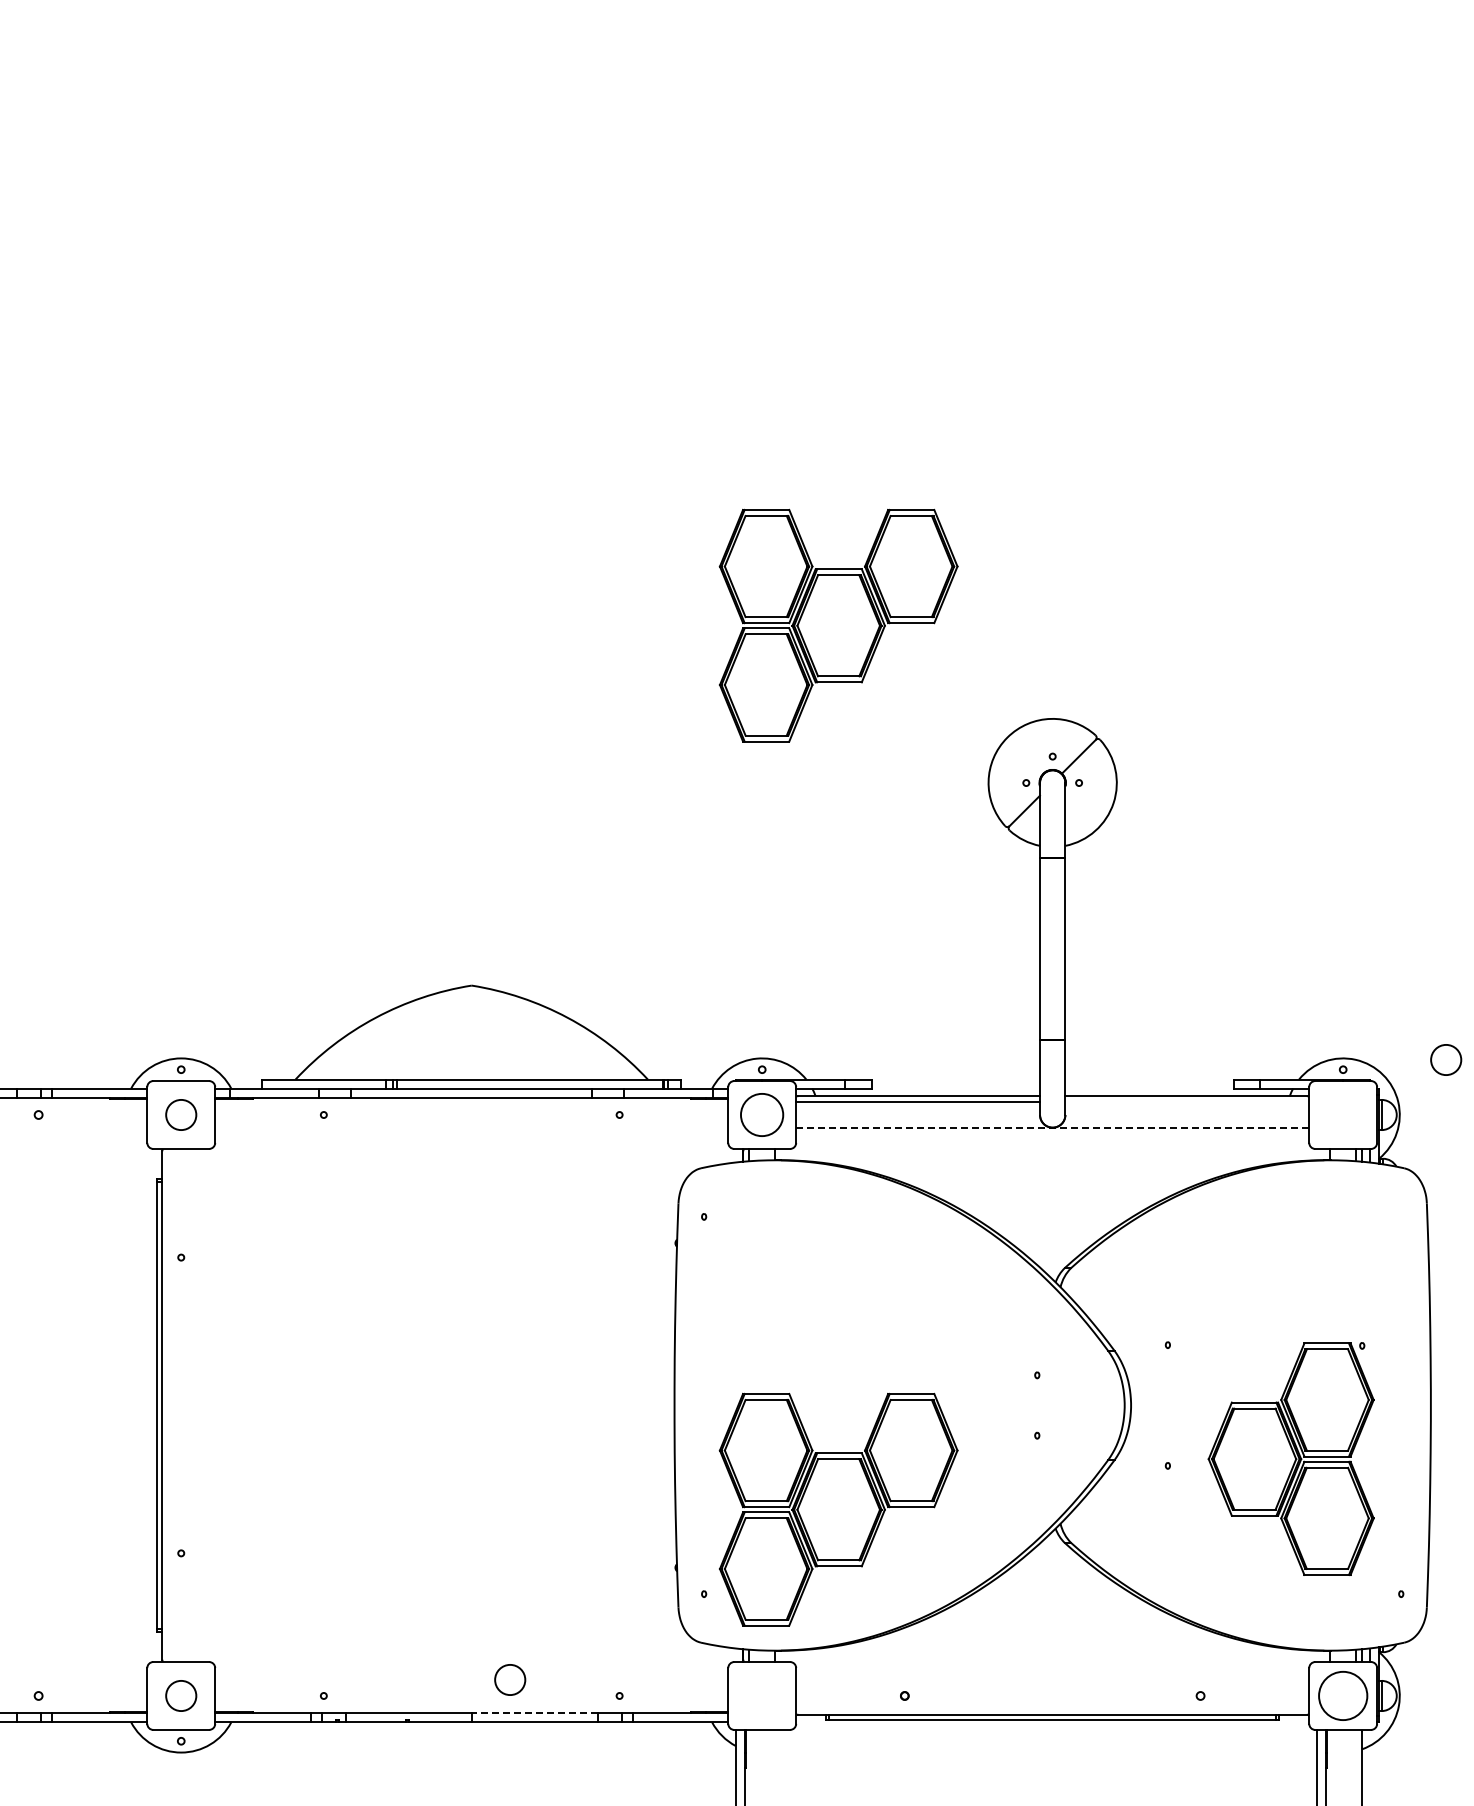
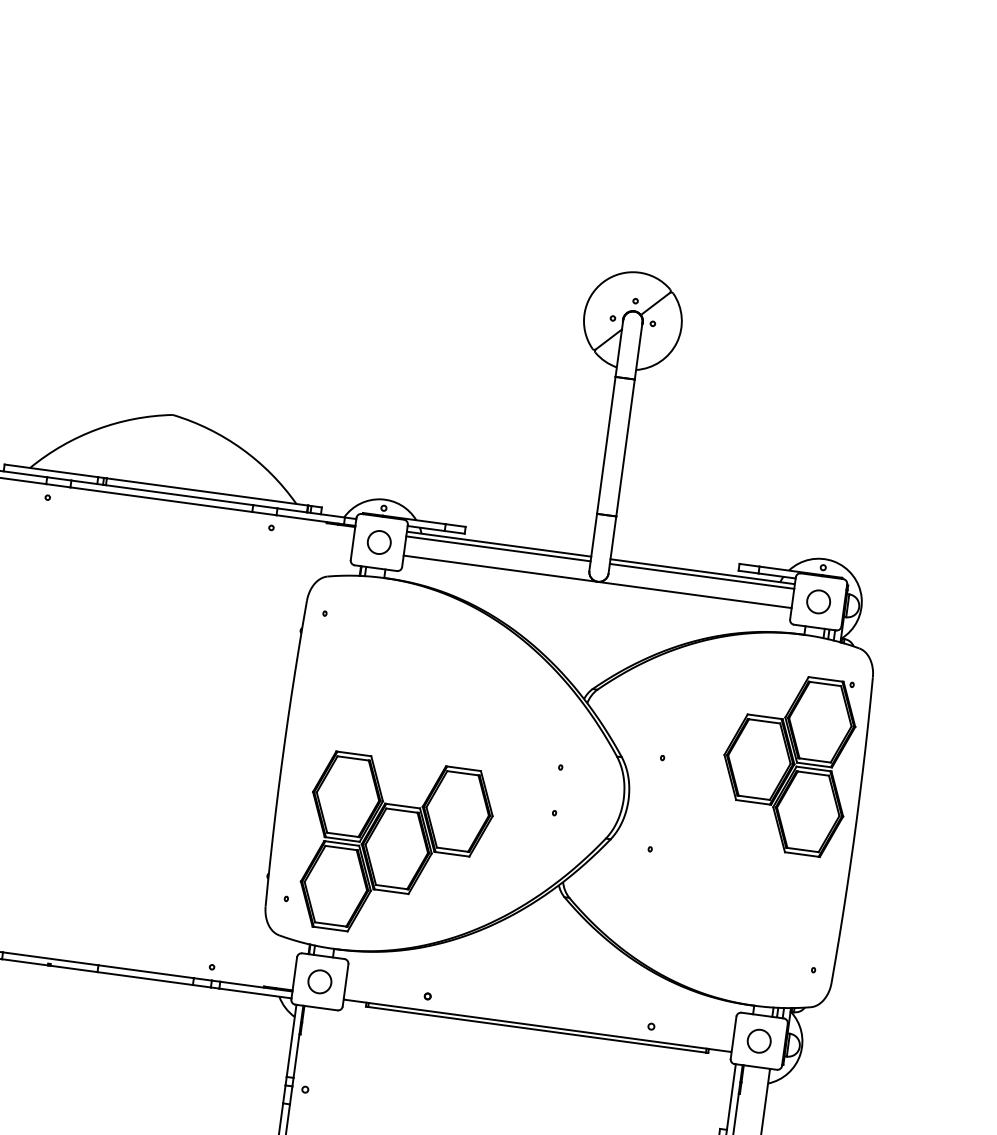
part: (838, 625) -> (487, 180), removed
circle: (1446, 1059) -> (818, 601), moved
line: (1187, 1102) -> (702, 576), added
circle: (762, 1114) -> (379, 542), size x0.71
line: (1052, 1127) -> (597, 581), dashed -> solid
part: (1290, 1458) -> (786, 762), moved
circle: (510, 1679) -> (320, 981), moved
circle: (1343, 1695) -> (759, 1040), size x0.62
line: (534, 1713) -> (145, 971), dashed -> solid

